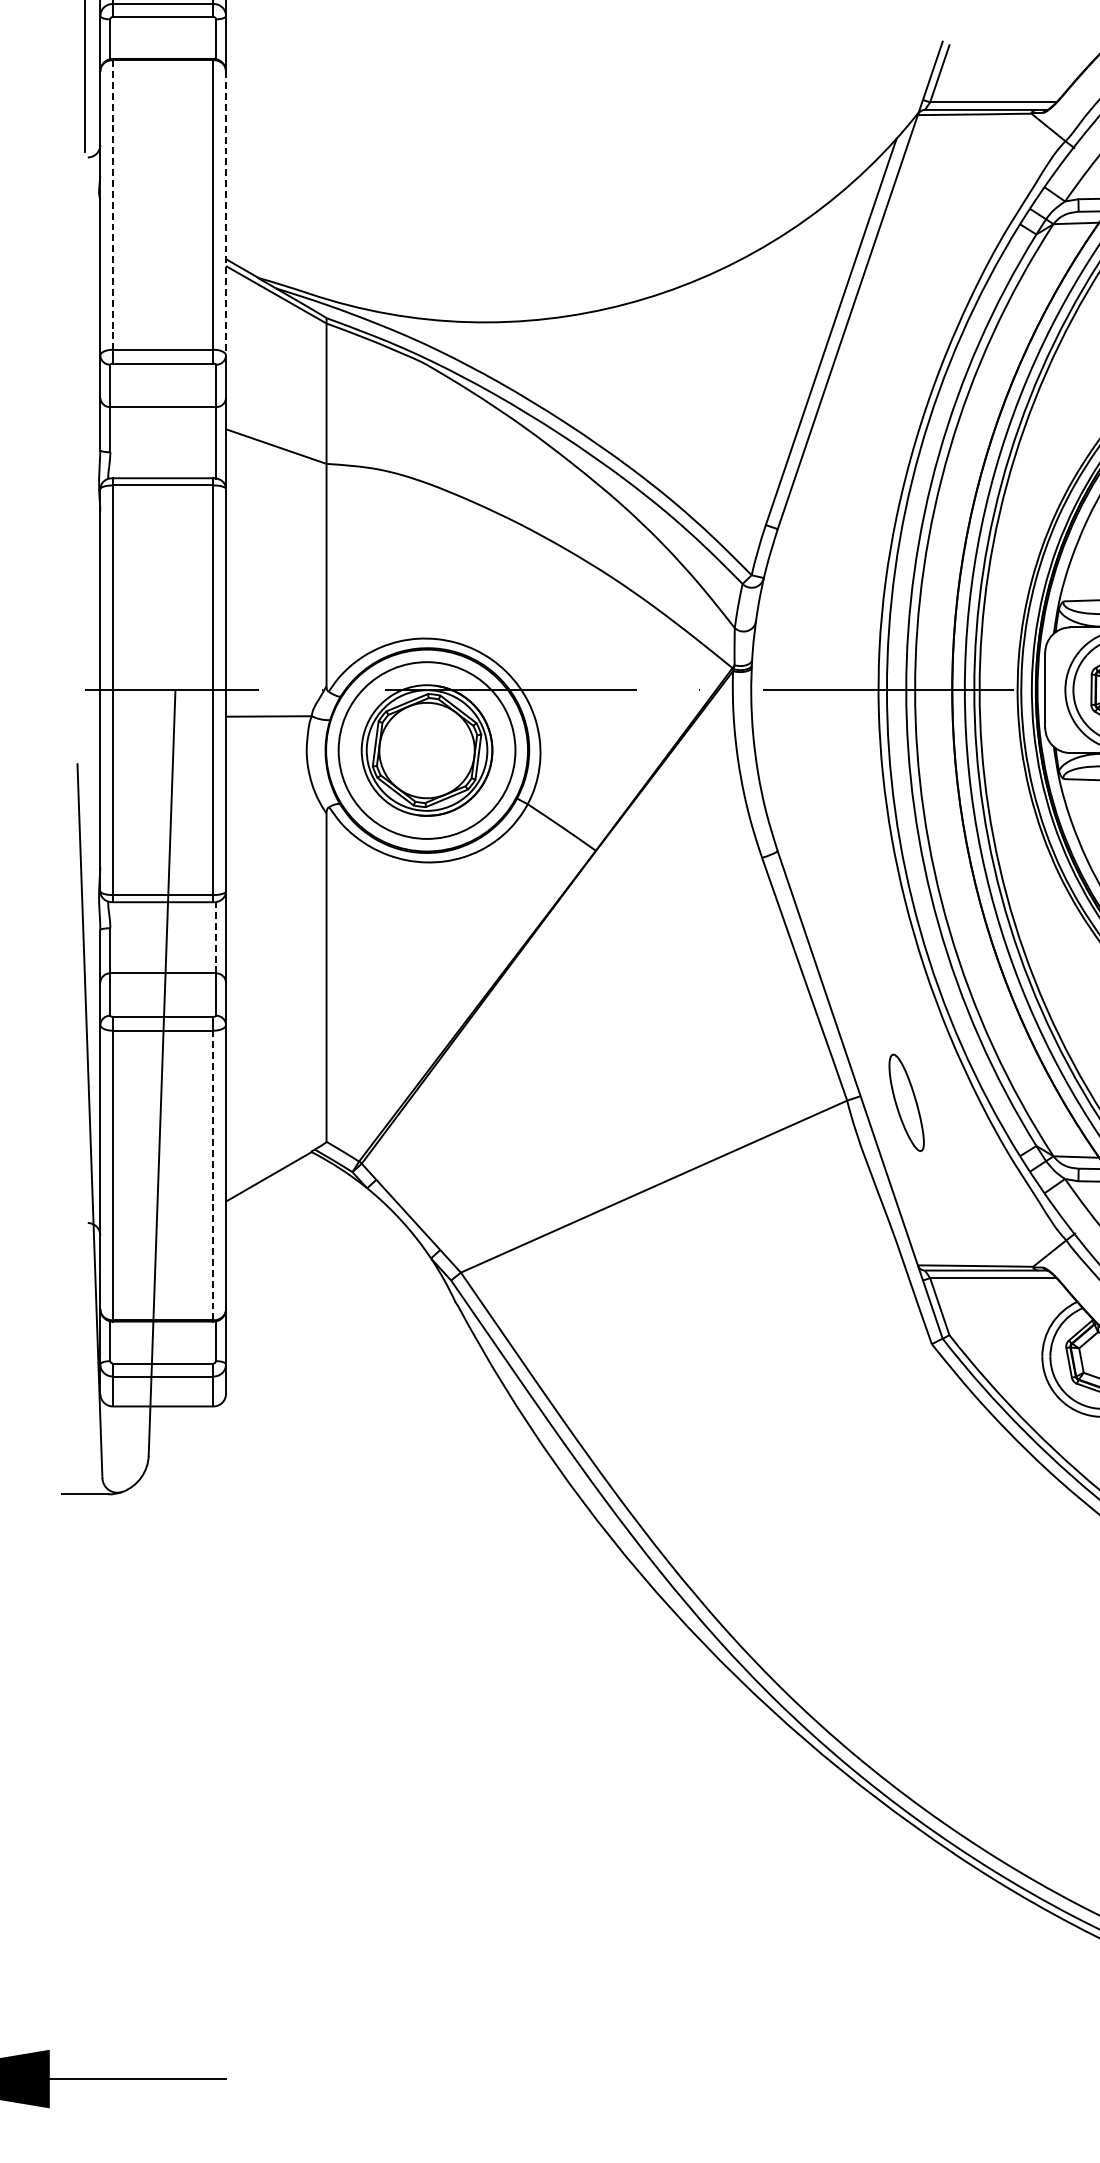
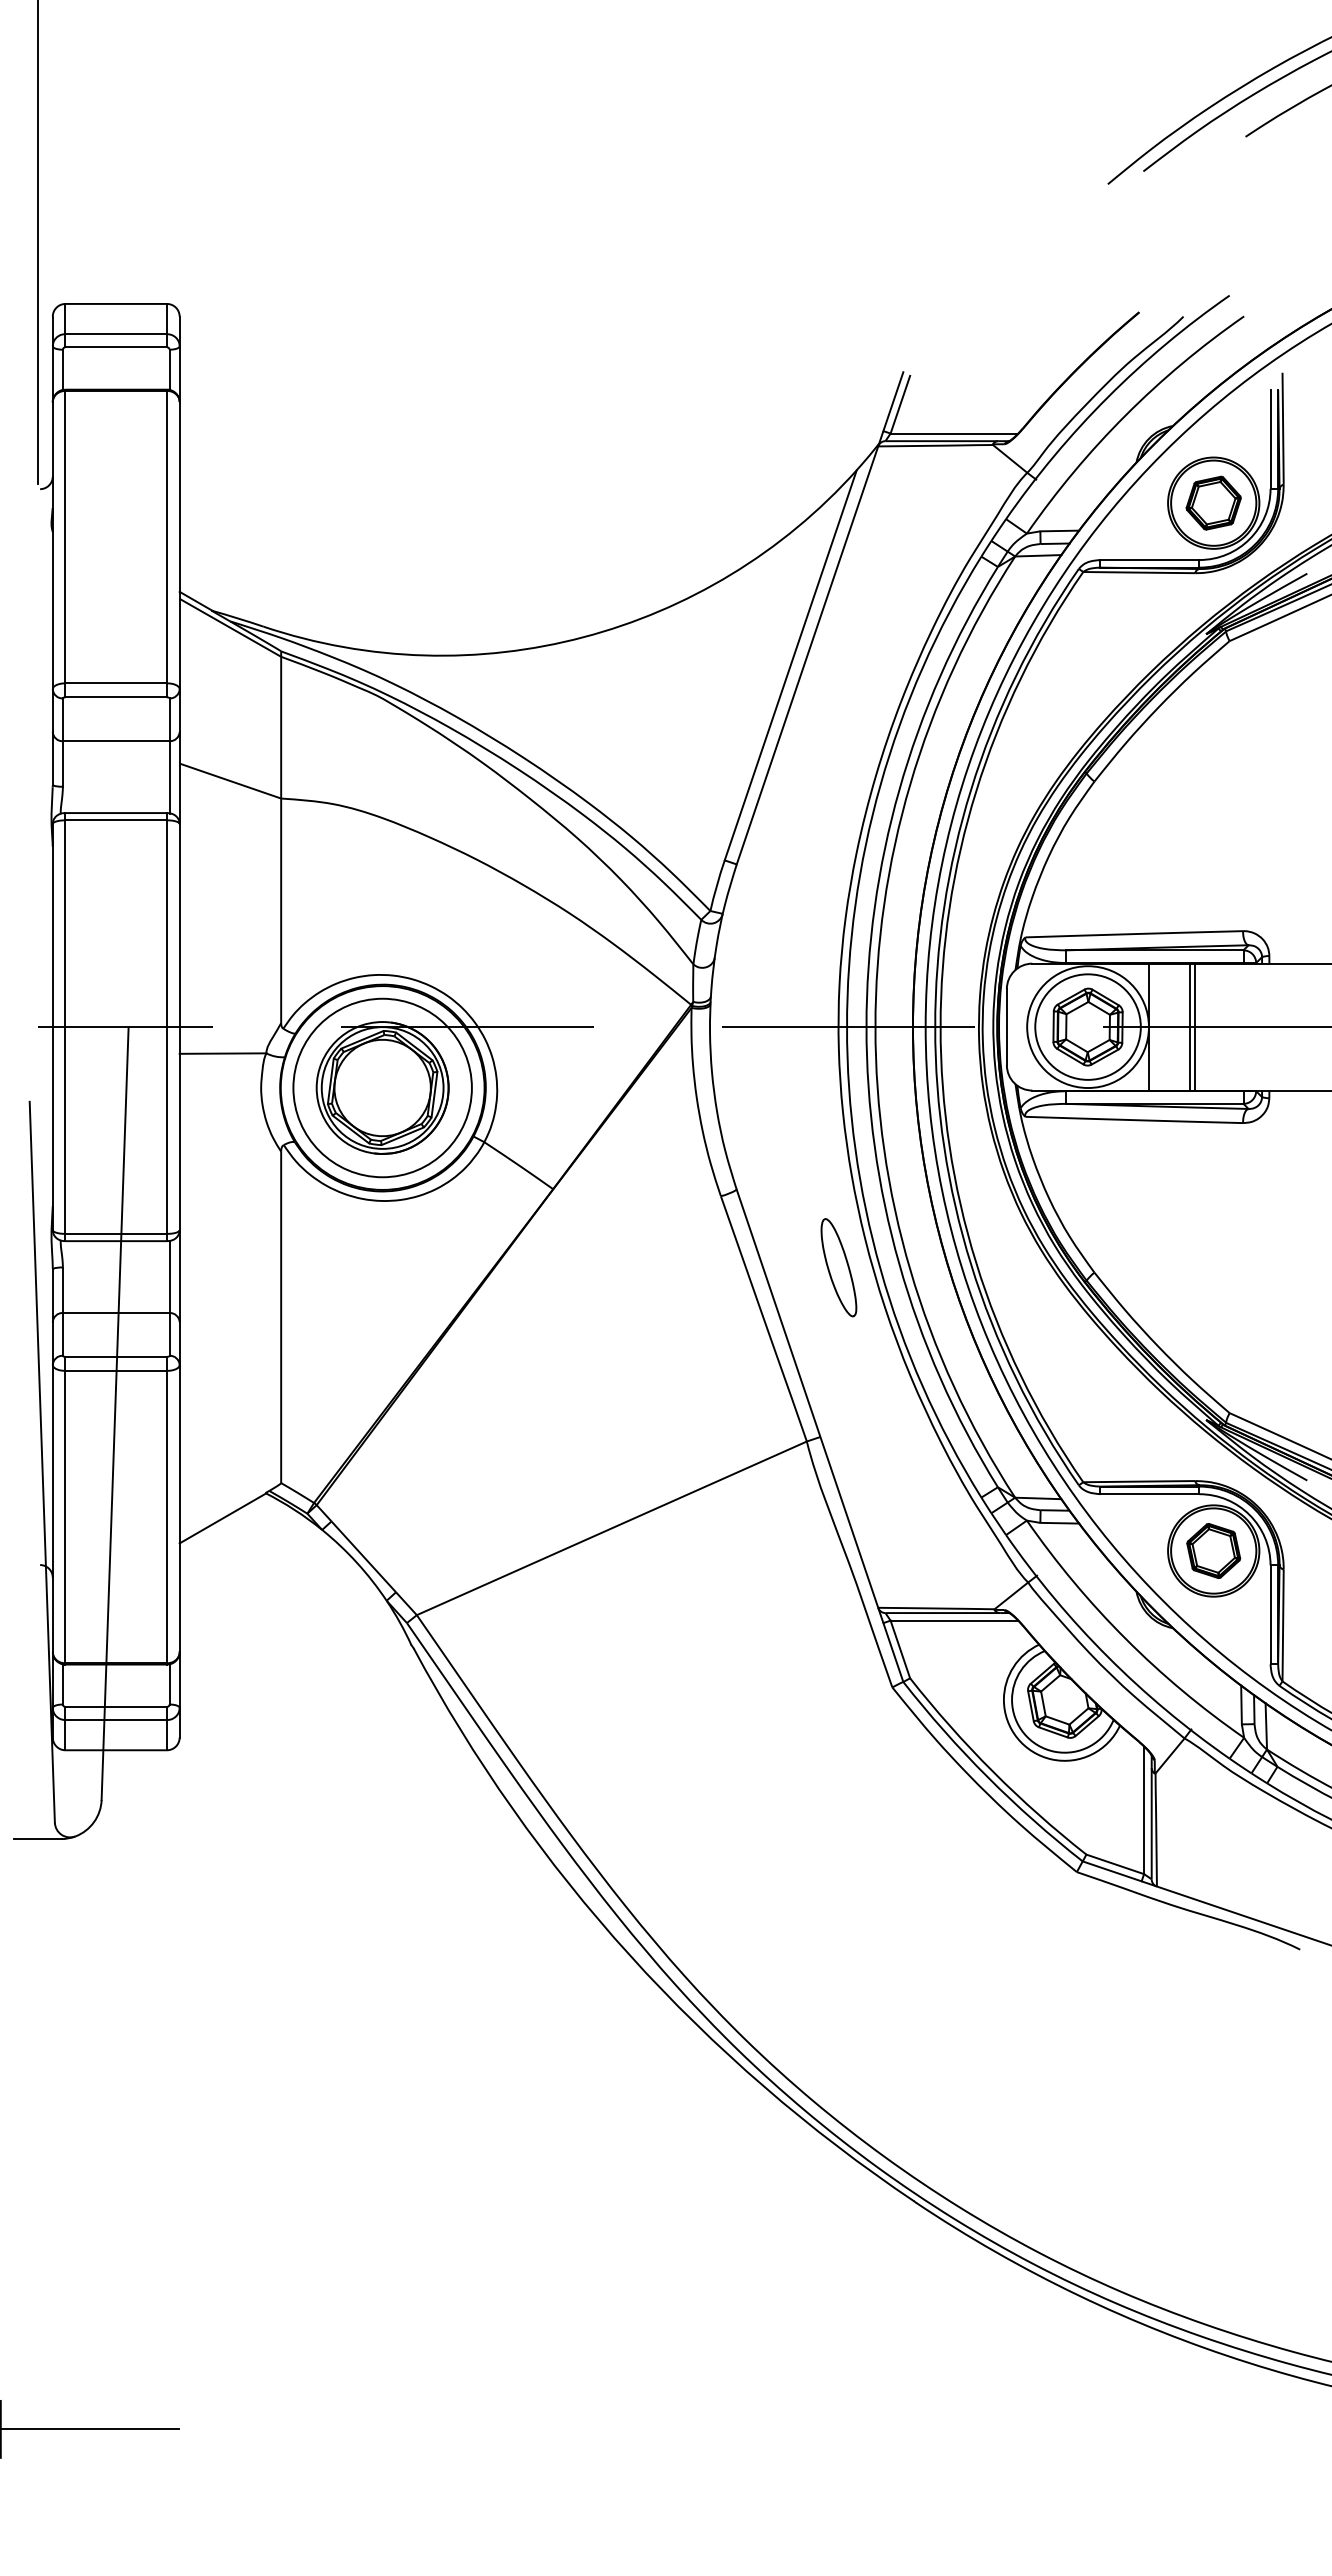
line: (112, 205) -> (65, 537), dashed -> solid
line: (225, 213) -> (179, 545), dashed -> solid
line: (215, 937) -> (169, 1276), dashed -> solid
part: (906, 1102) -> (838, 1267), moved
line: (212, 1174) -> (166, 1516), dashed -> solid

